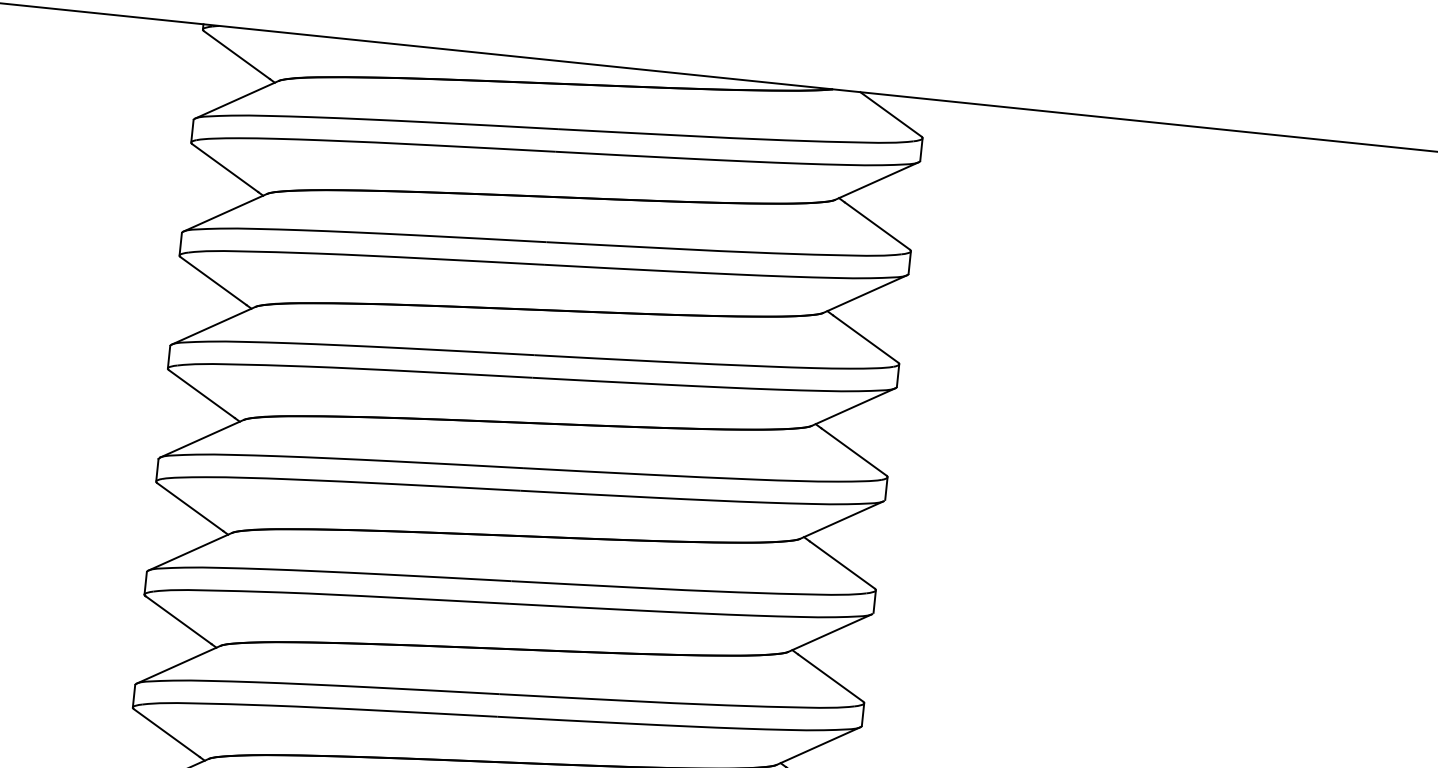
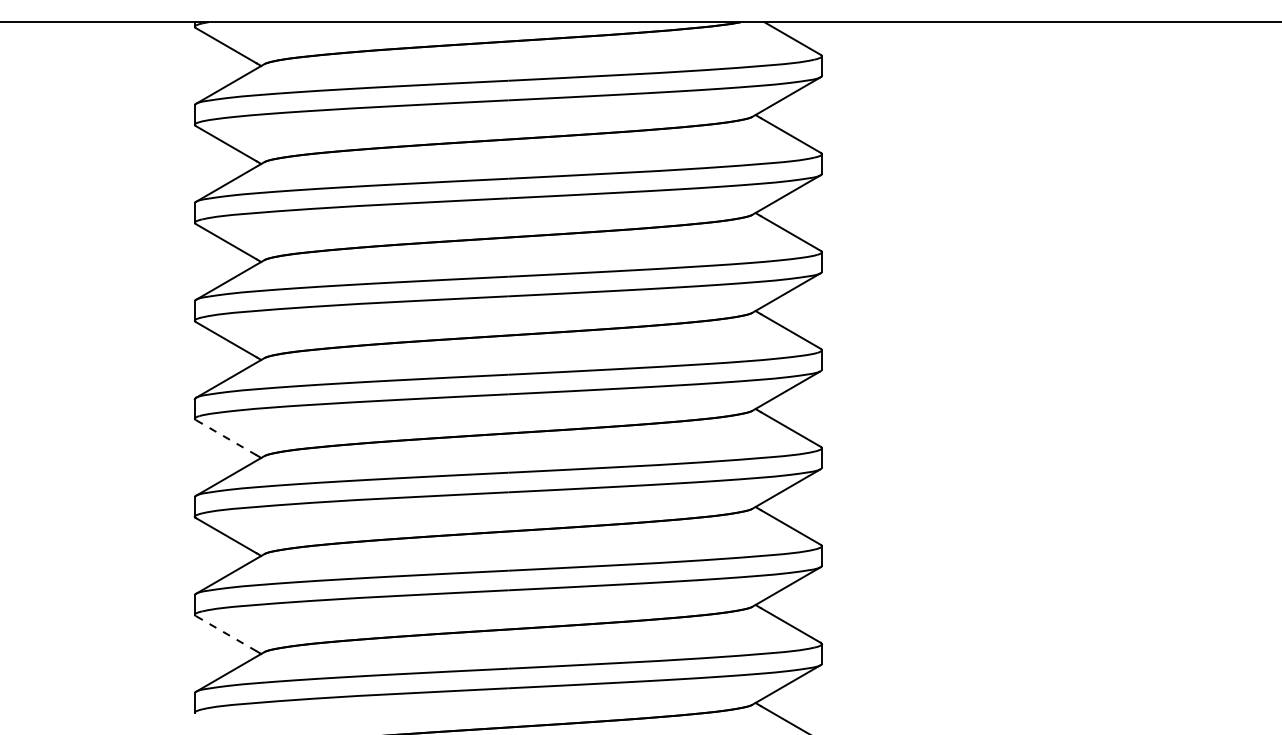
line: (190, 506) -> (226, 437), solid -> dashed
line: (167, 732) -> (226, 633), solid -> dashed

